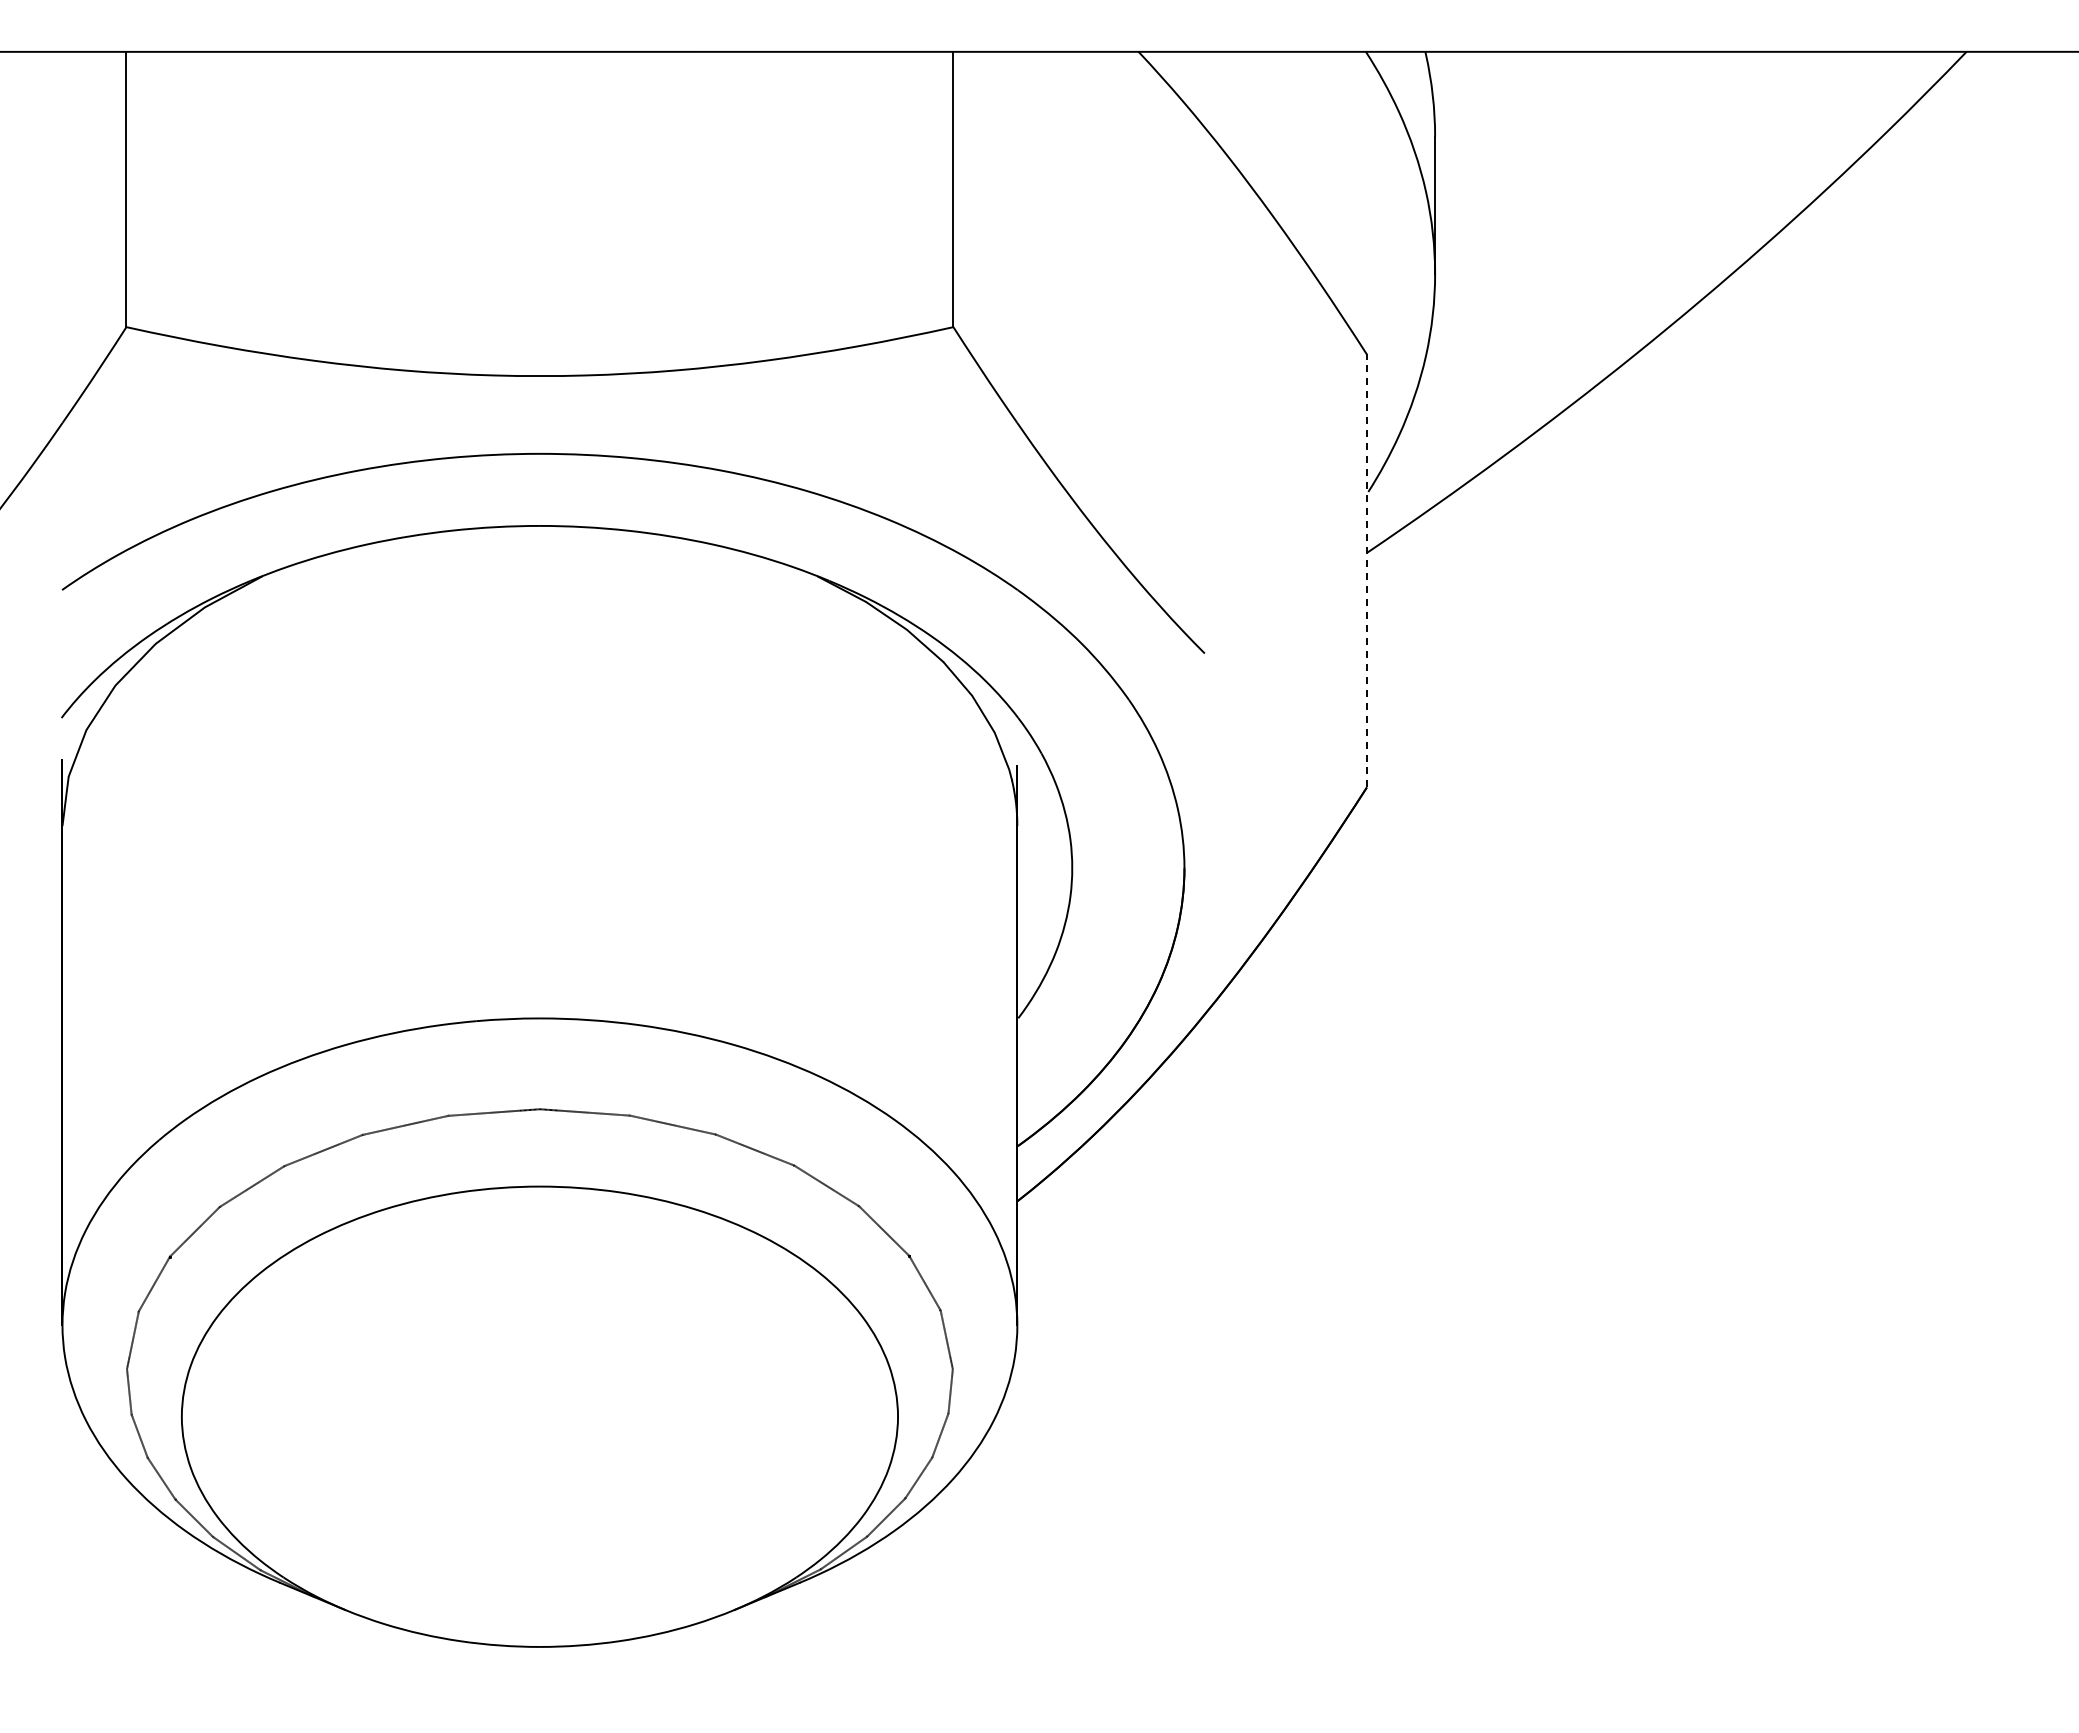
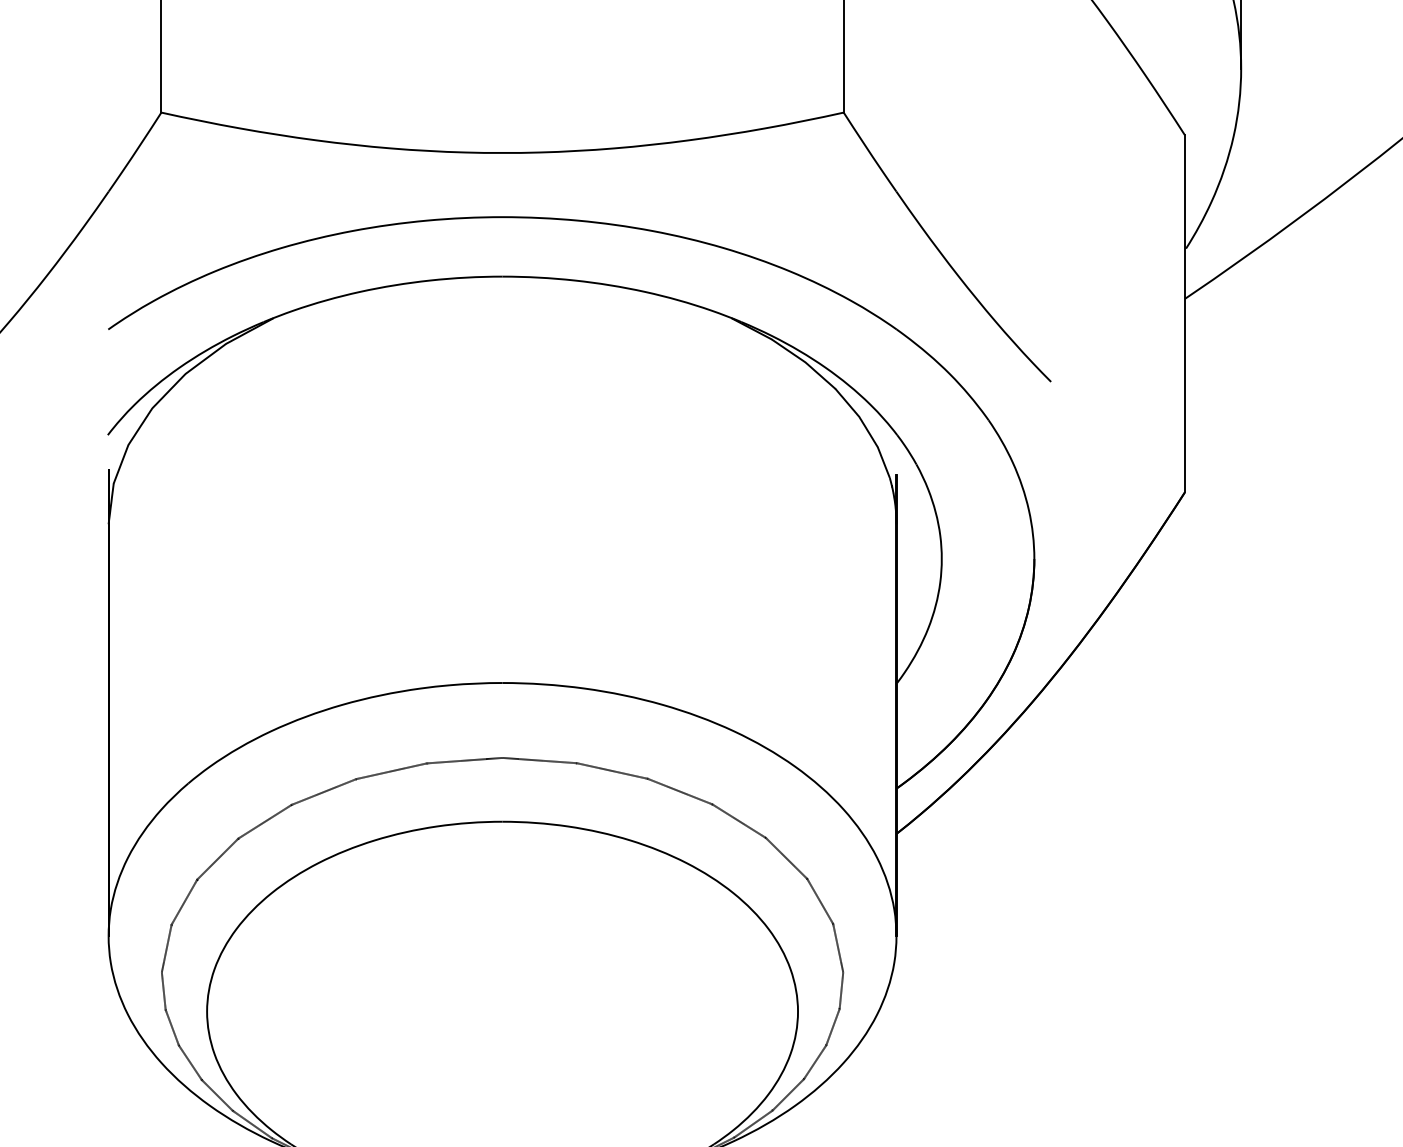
line: (1366, 570) -> (1184, 313), dashed -> solid

